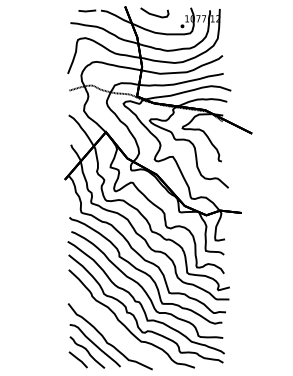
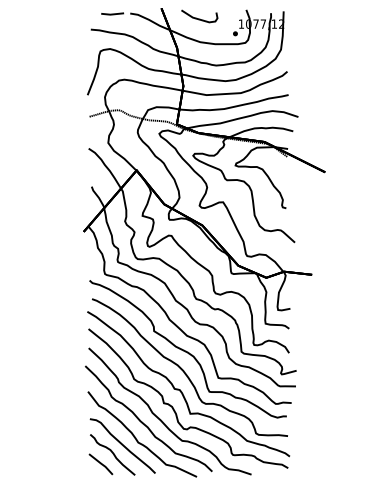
curve: (111, 327) -> (143, 422), added

